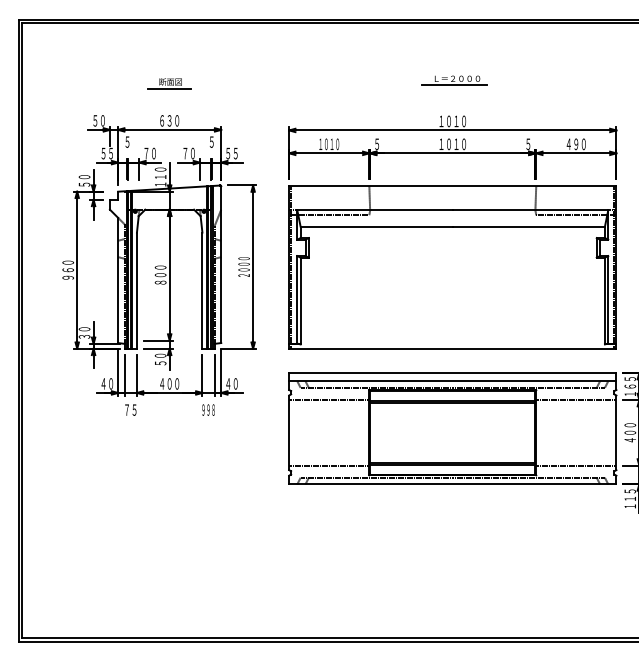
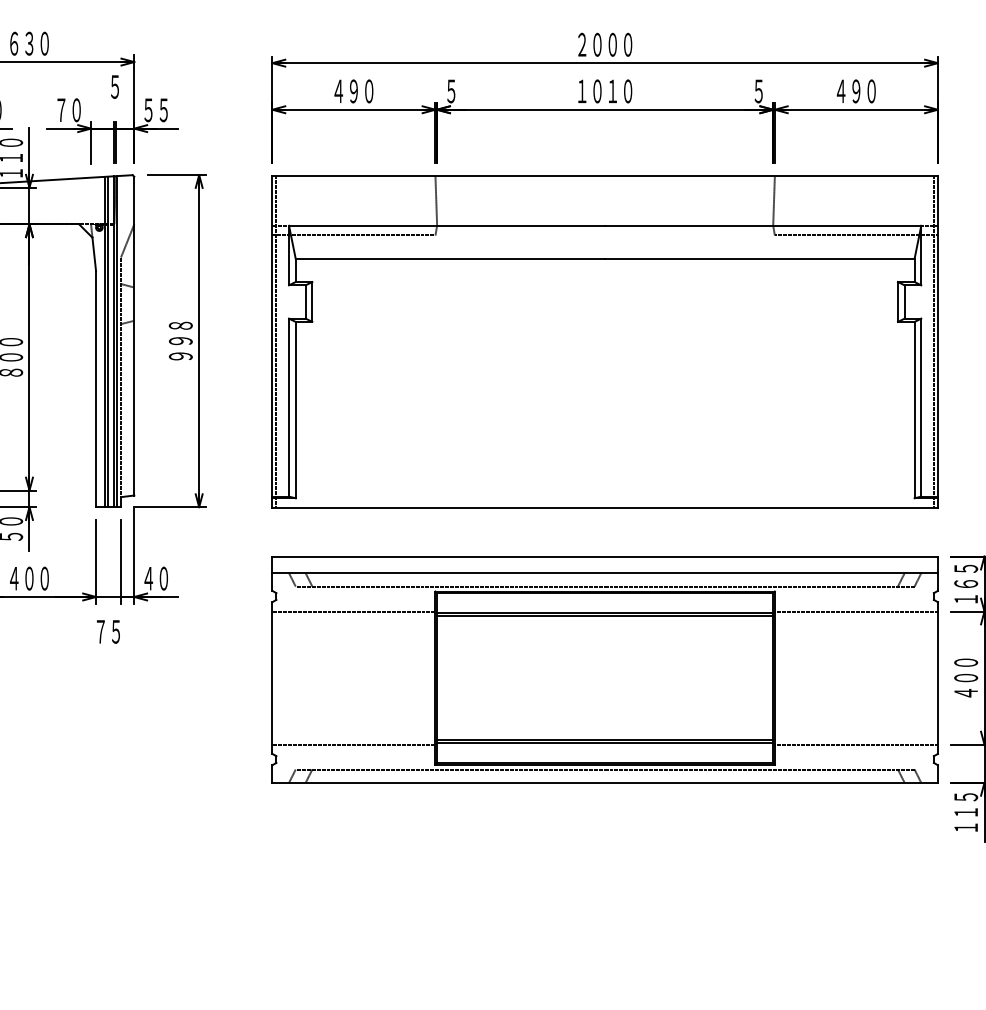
text: (448, 121) -> (596, 44), １０１０ -> ２０００
text: (329, 144) -> (354, 91), １０１０ -> ４９０
text: (243, 266) -> (179, 339), ２０００ -> ９９８
text: (208, 409) -> (108, 630), ９９８ -> ７５

